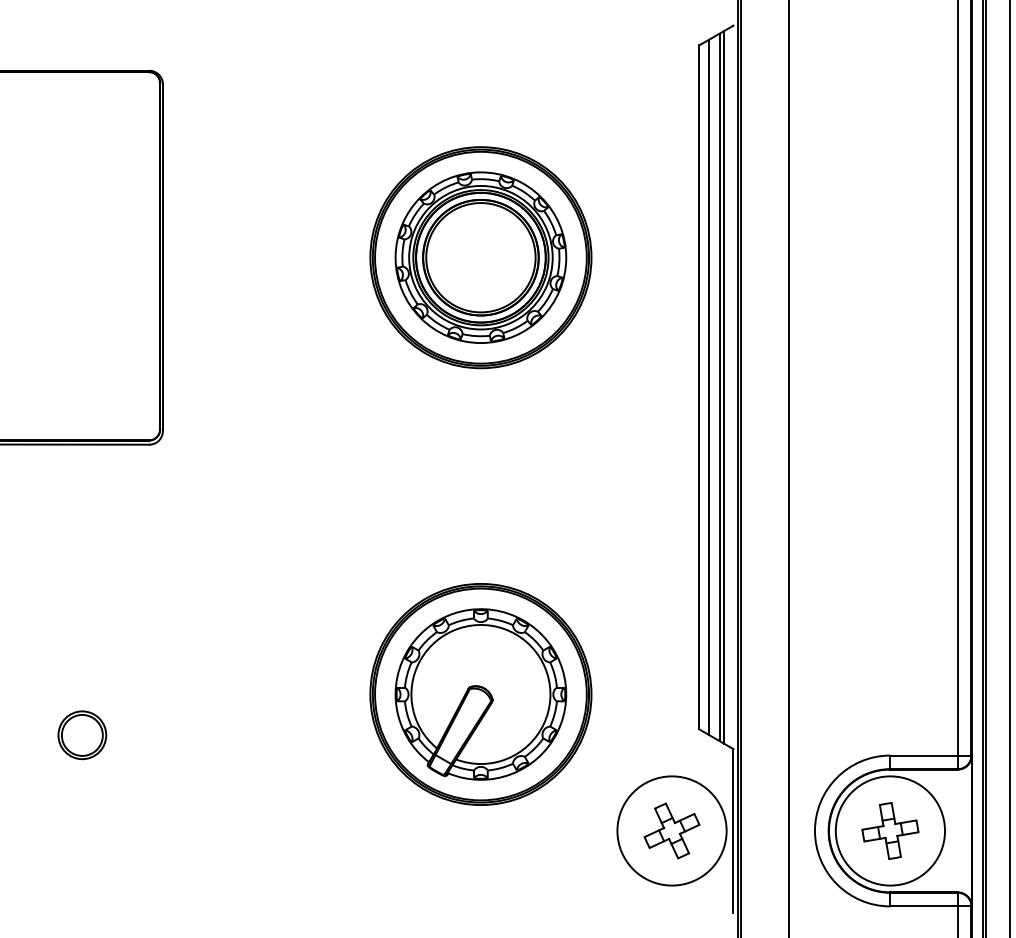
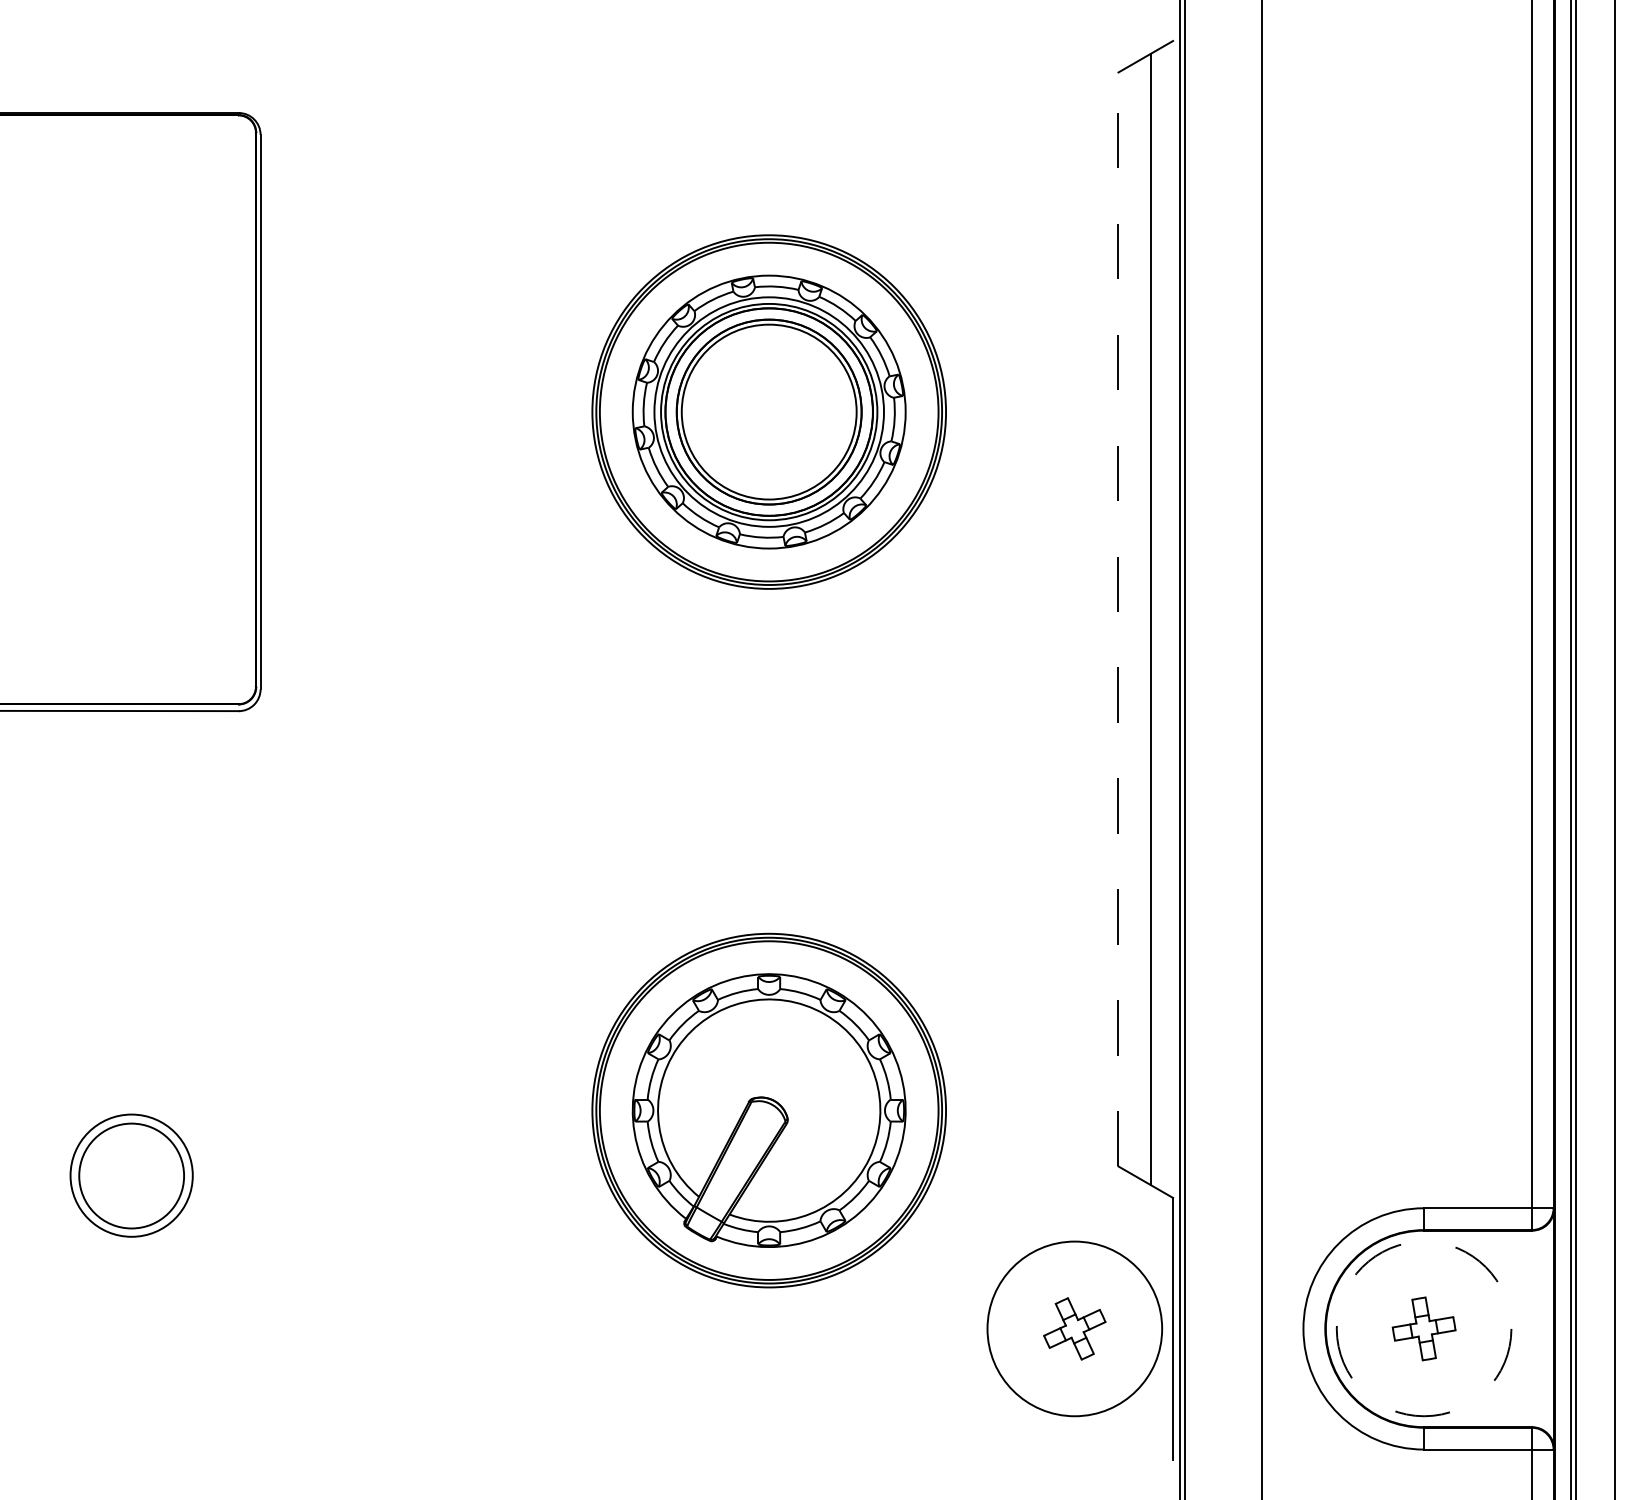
line: (699, 386) -> (1118, 618), solid -> dashed
line: (708, 386) -> (1133, 618), removed
line: (724, 386) -> (1158, 618), removed
part: (82, 735) -> (131, 1176), size x1.6
part: (671, 830) -> (1073, 1328), size x0.7
circle: (890, 830) -> (1424, 1328), solid -> dashed
part: (890, 830) -> (1424, 1328), size x0.7

